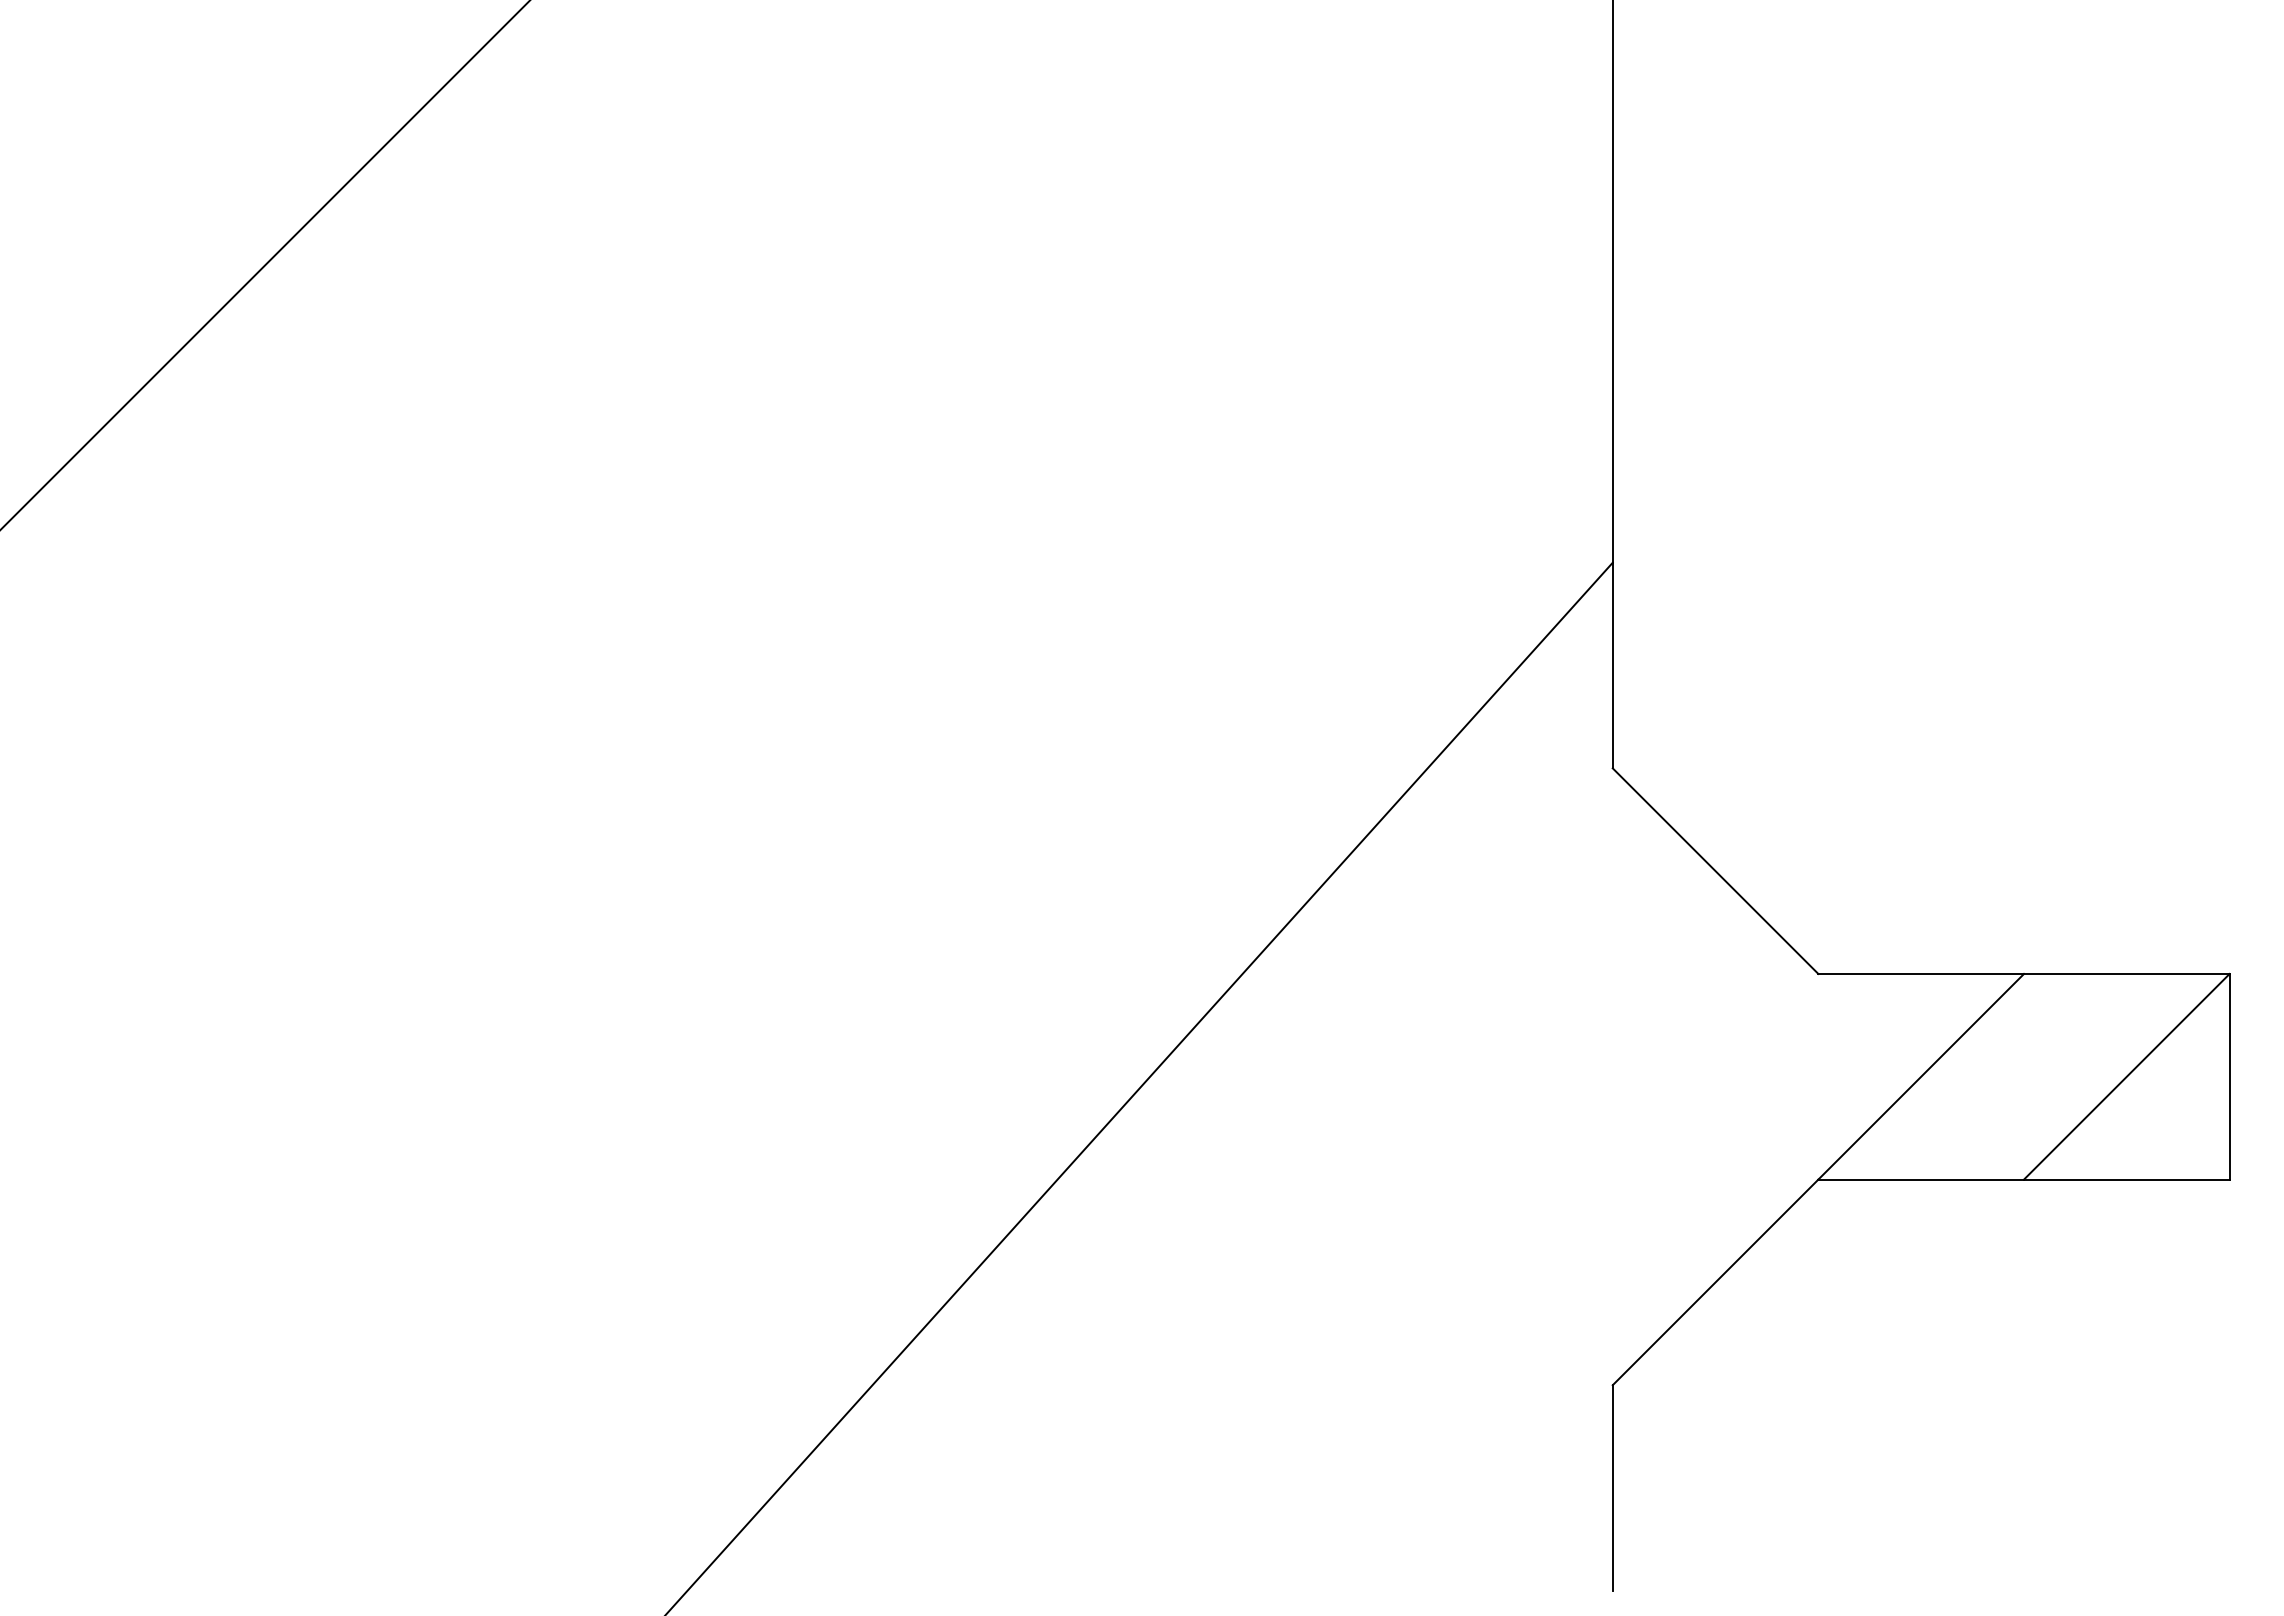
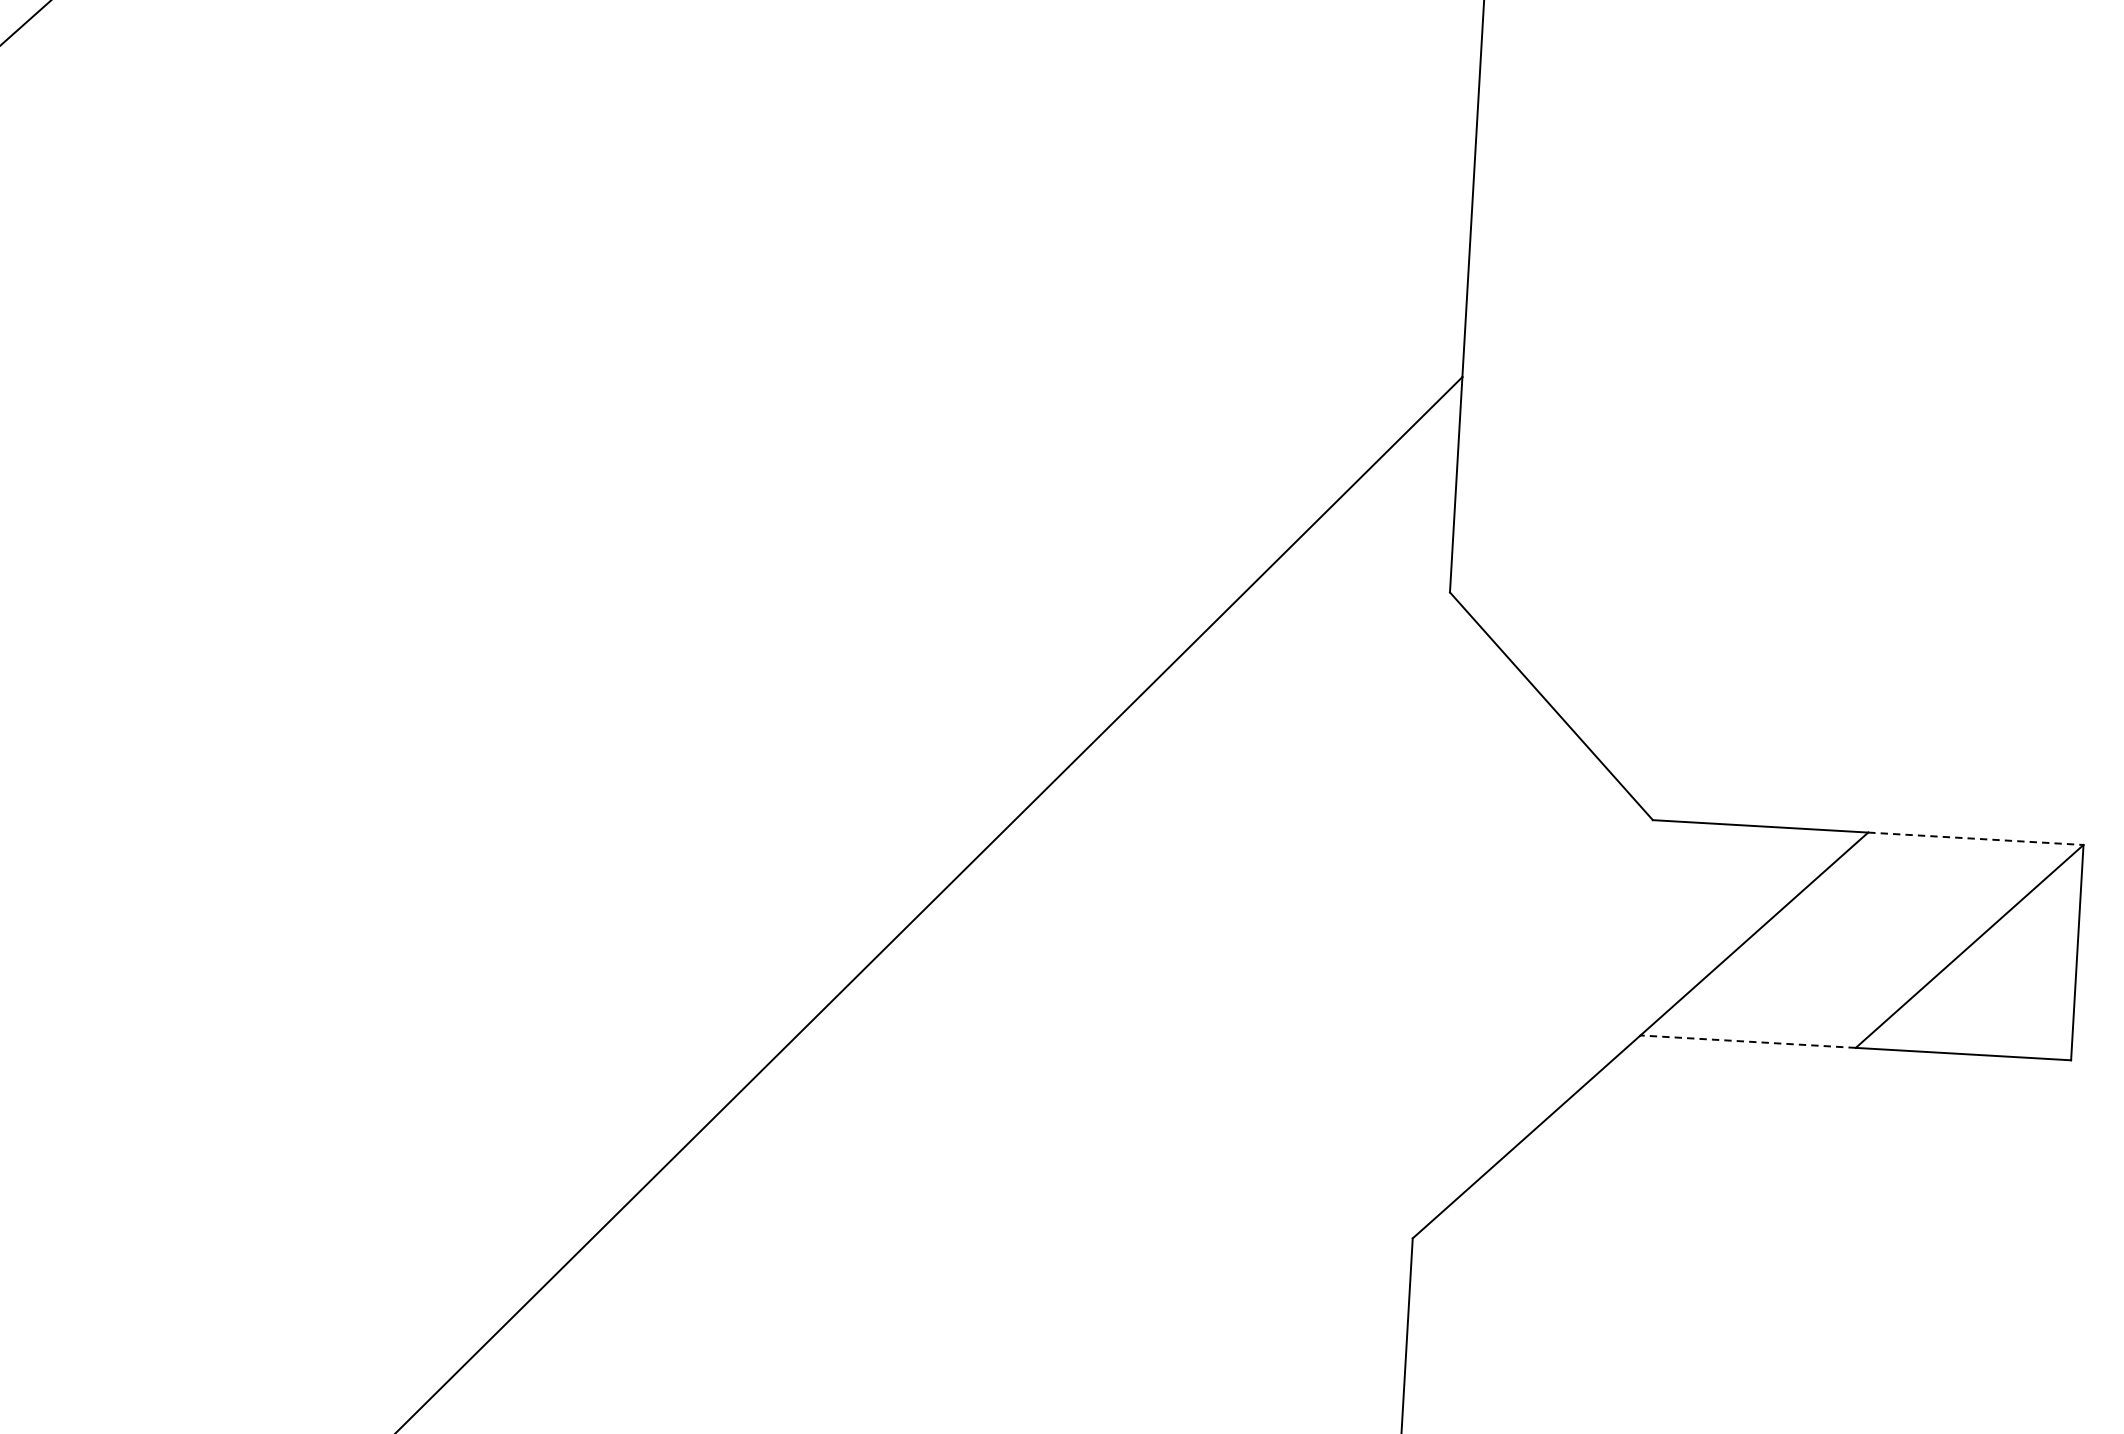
line: (2126, 973) -> (1975, 838), solid -> dashed
line: (1921, 1179) -> (1748, 1041), solid -> dashed

